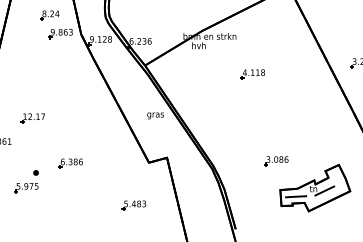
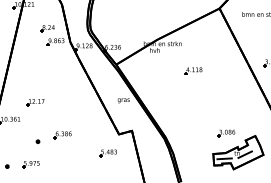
part: (276, 161) -> (226, 133), moved
part: (25, 187) -> (30, 164), moved
part: (132, 206) -> (107, 153), moved

